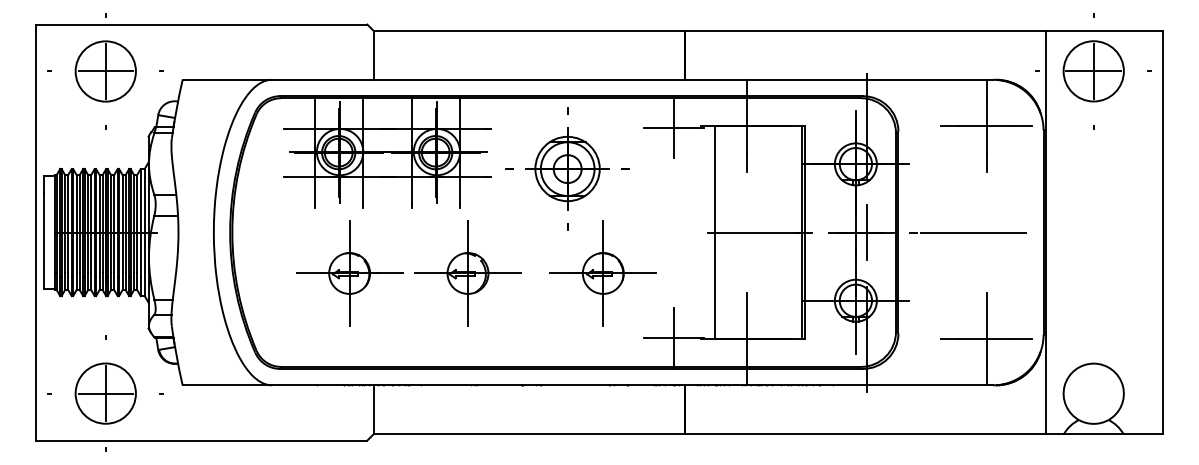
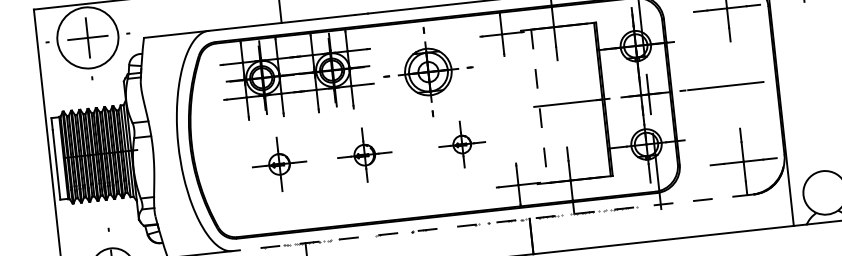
circle: (105, 71) -> (87, 37), size x1.4
line: (714, 233) -> (539, 107), solid -> dashed
part: (349, 273) -> (279, 164), size x0.7
part: (467, 273) -> (364, 155), size x0.7
part: (602, 273) -> (461, 144), size x0.6
line: (632, 385) -> (492, 223), solid -> dashed

